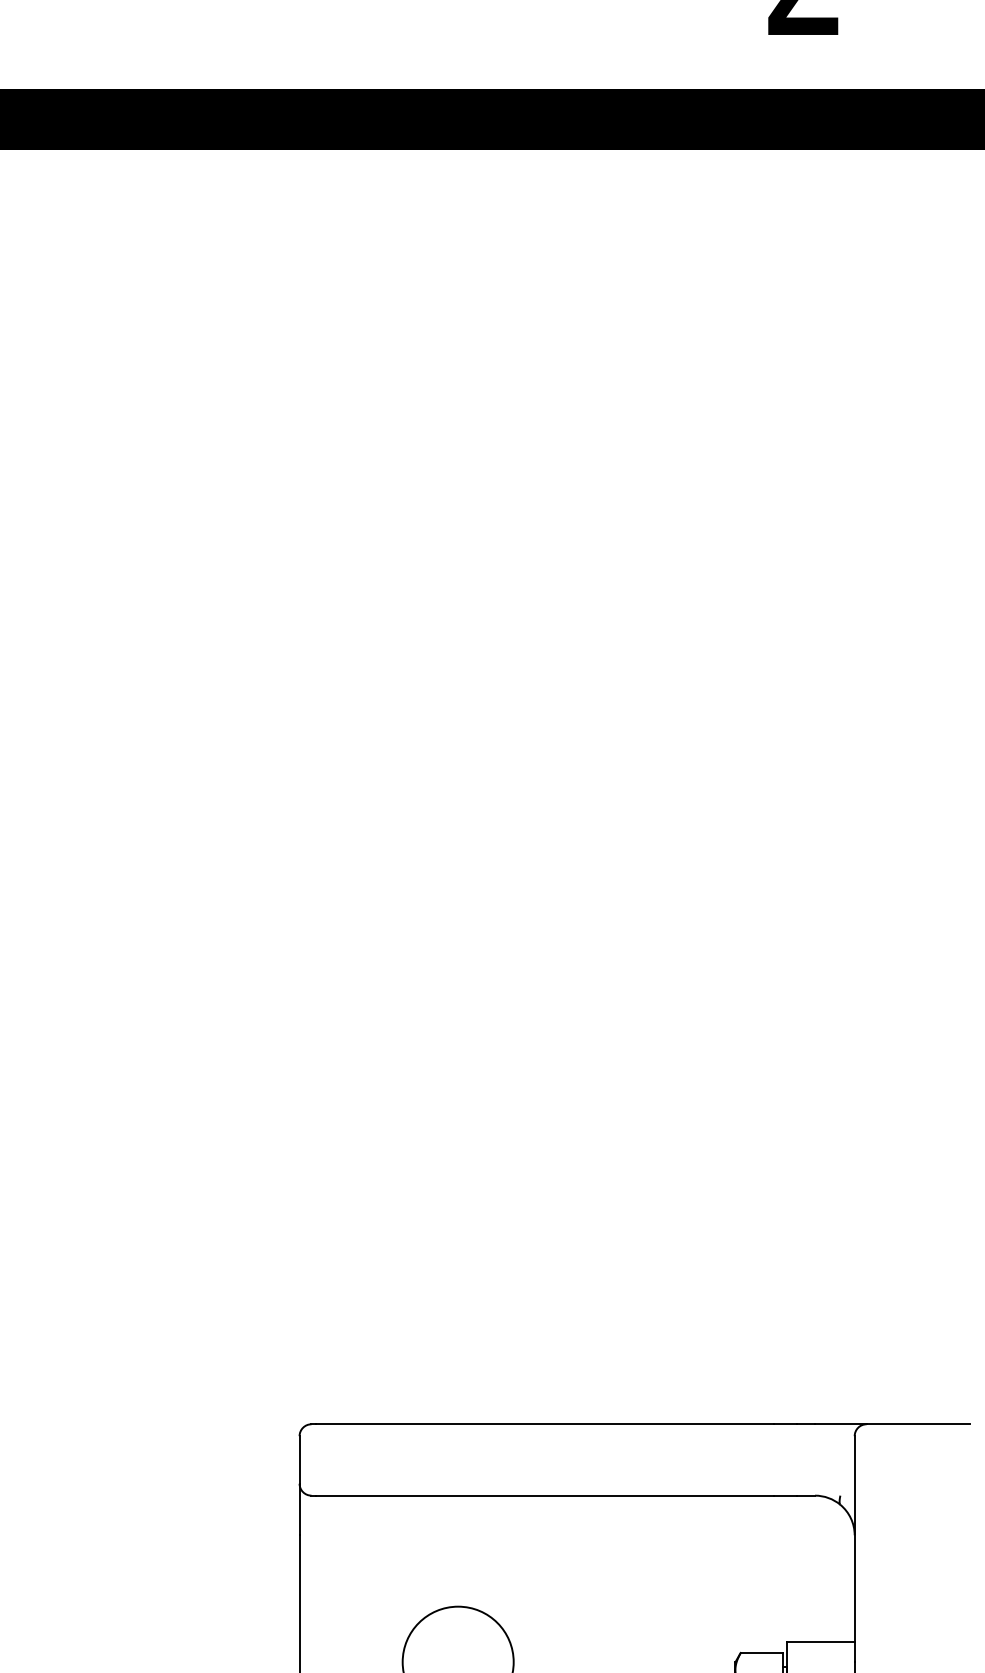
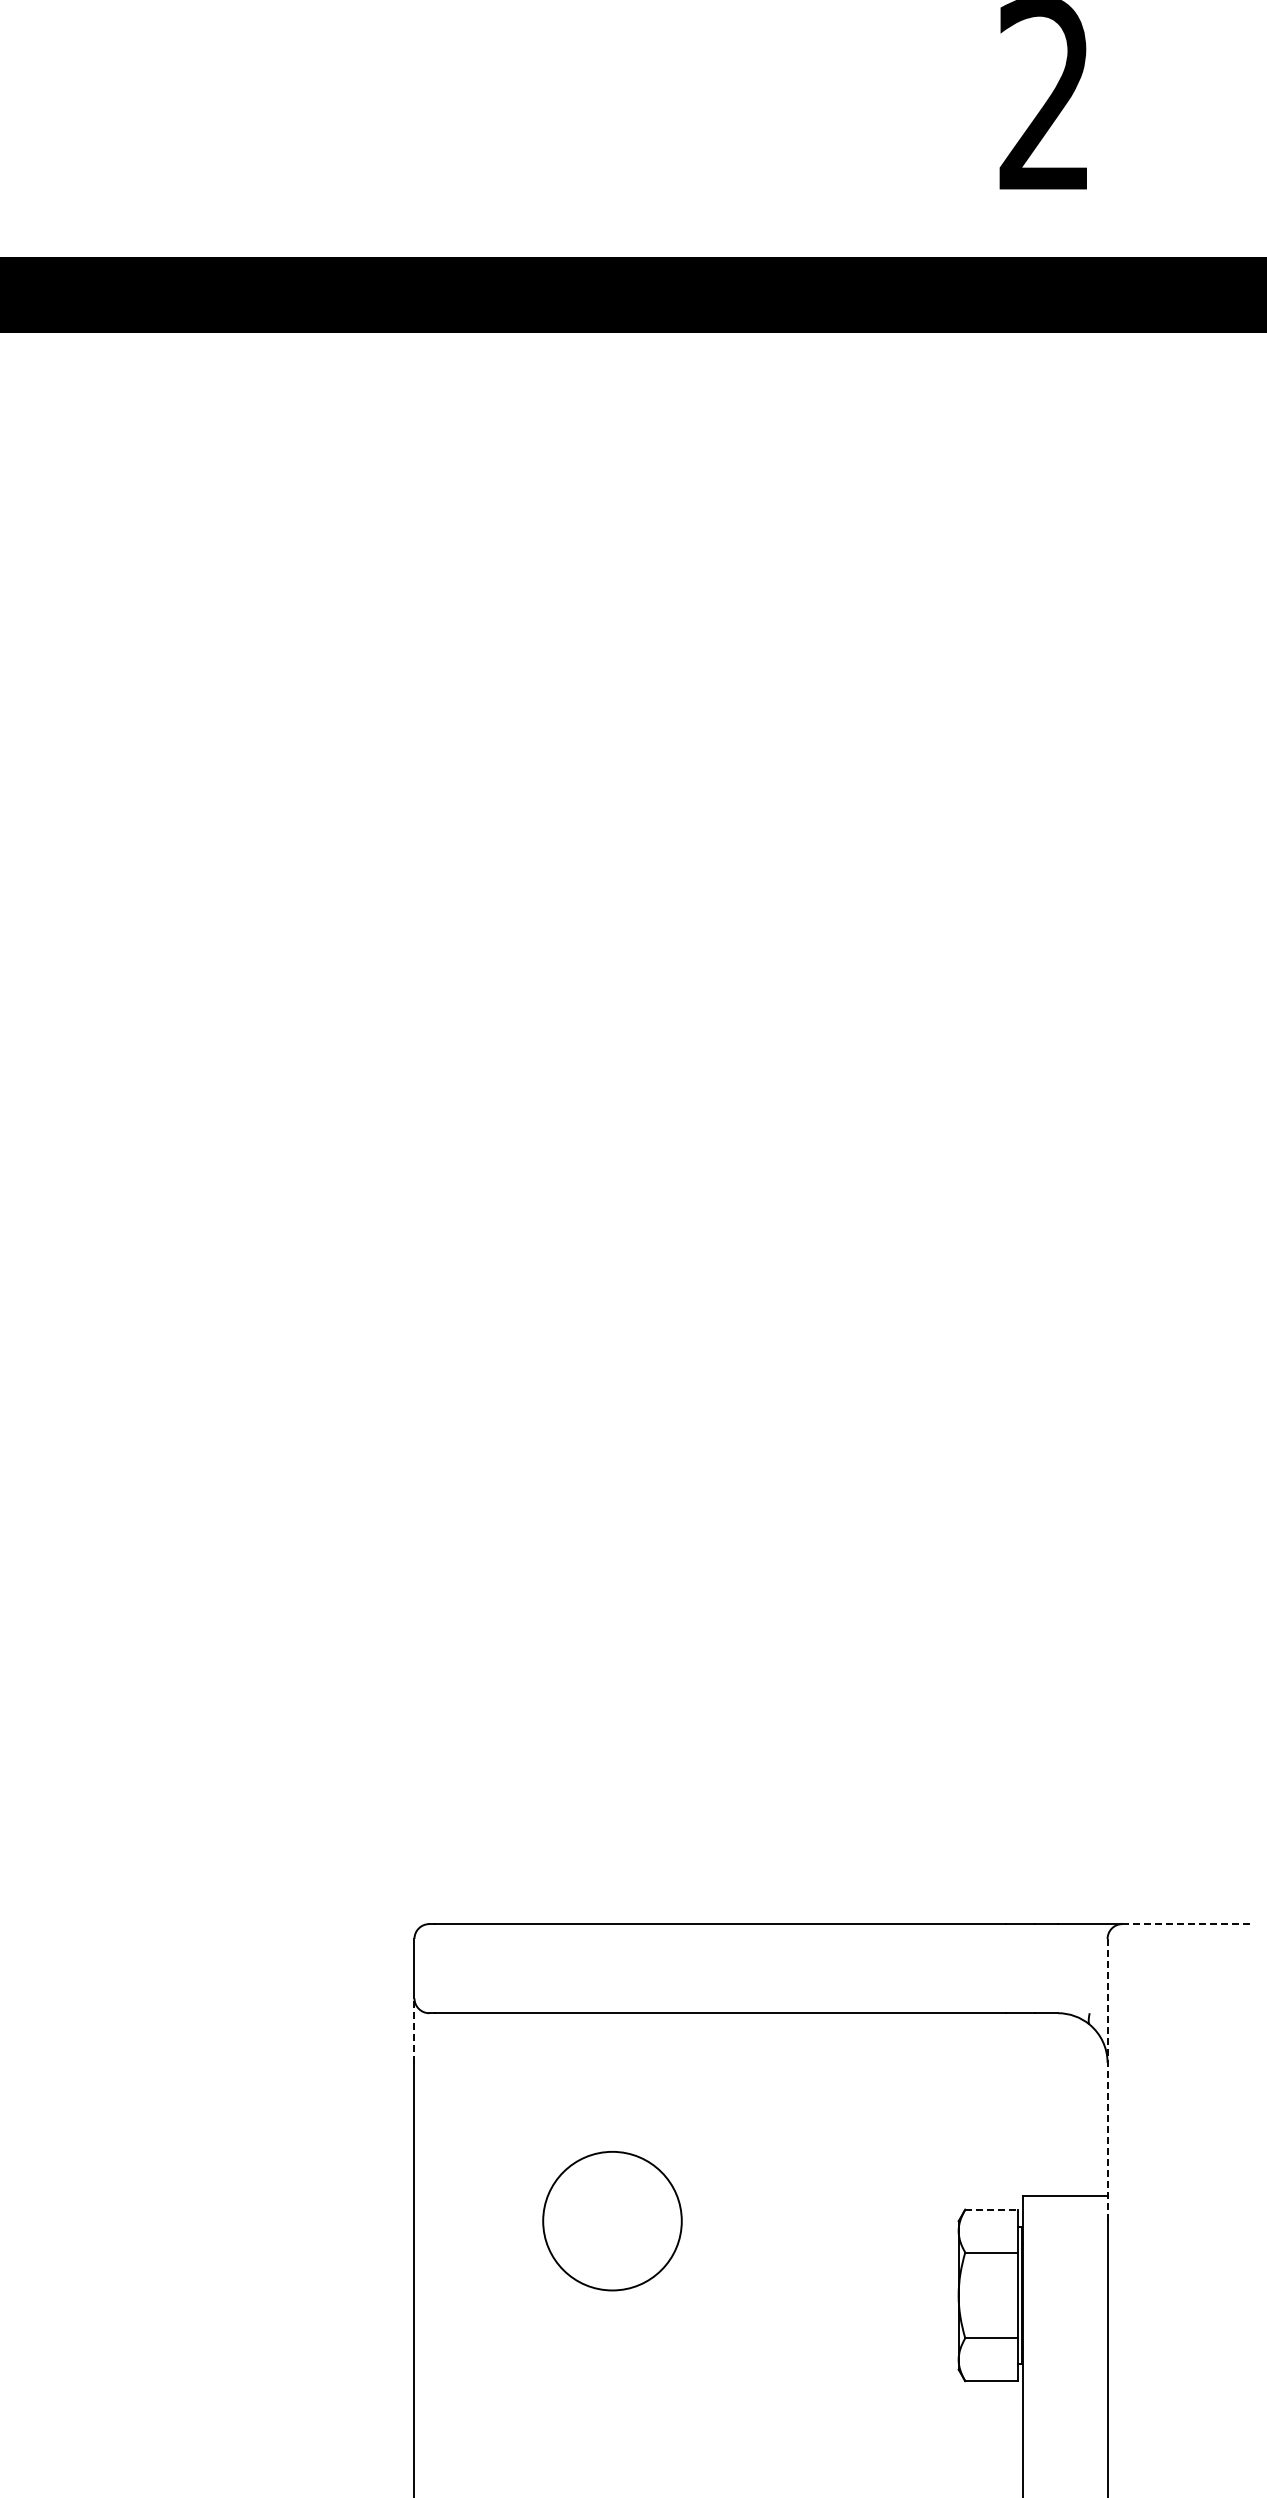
line: (918, 1424) -> (1187, 1924), solid -> dashed
line: (299, 1509) -> (414, 2030), solid -> dashed
line: (854, 1548) -> (1107, 2079), solid -> dashed
line: (761, 1652) -> (991, 2209), solid -> dashed

